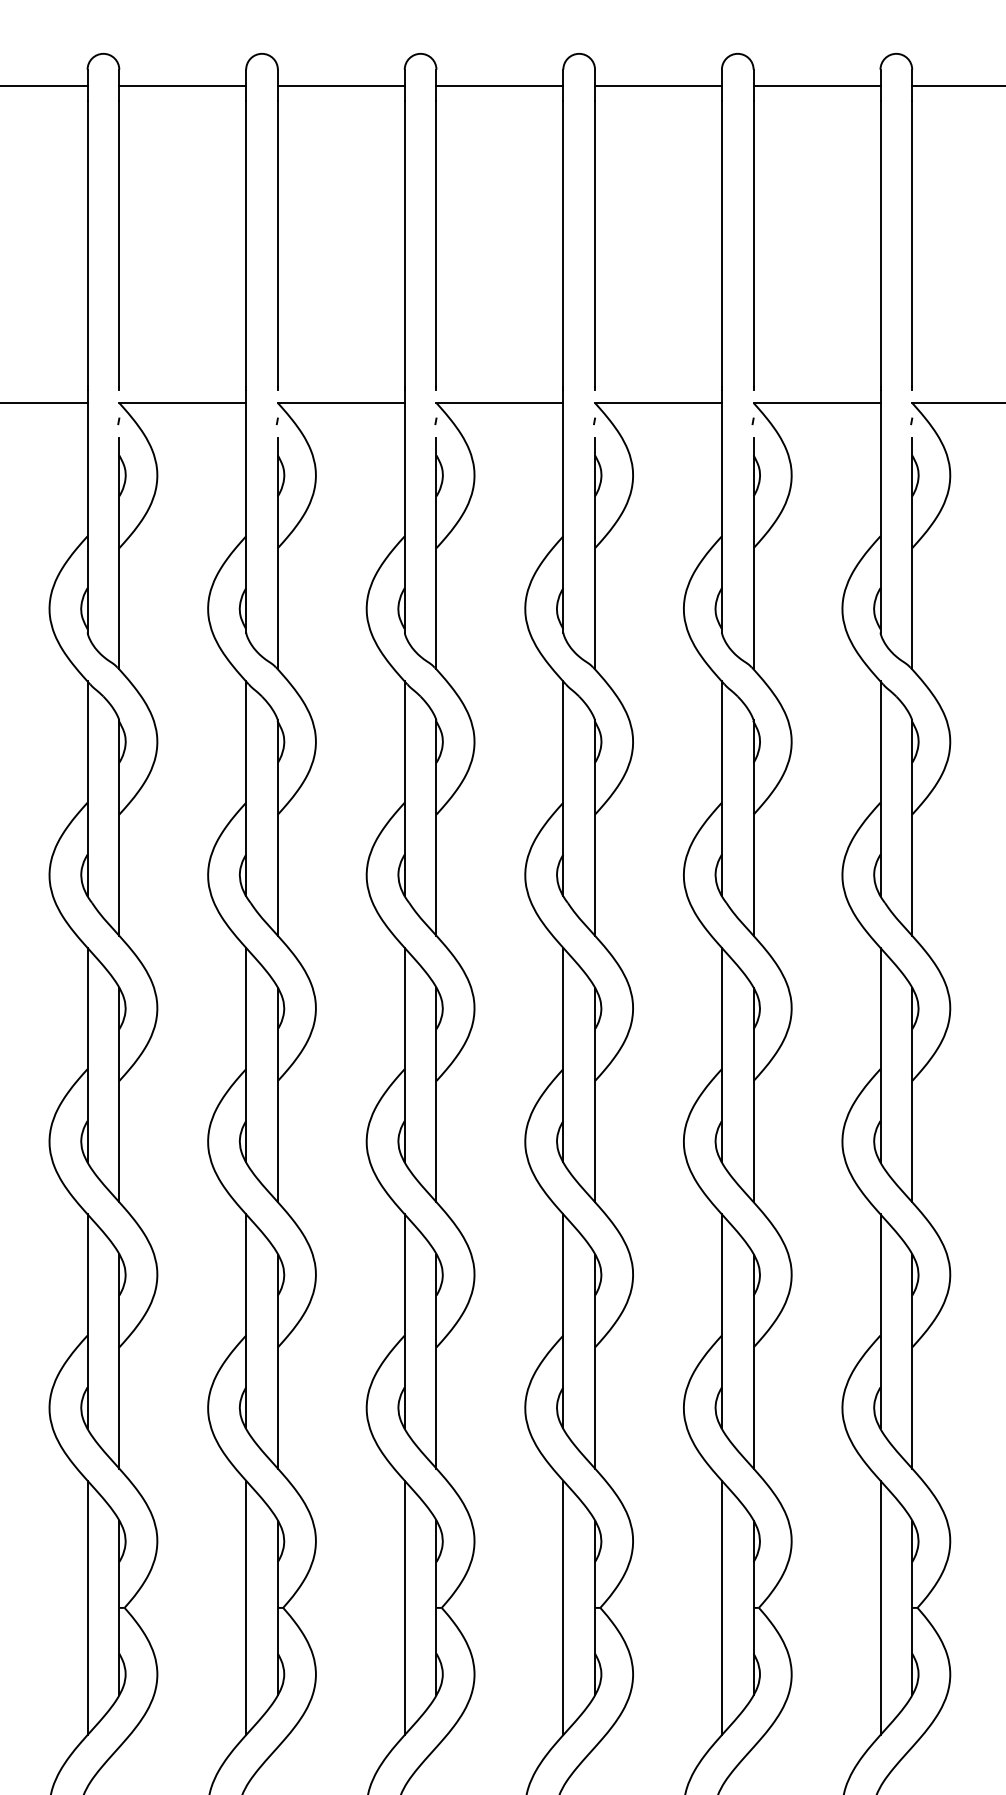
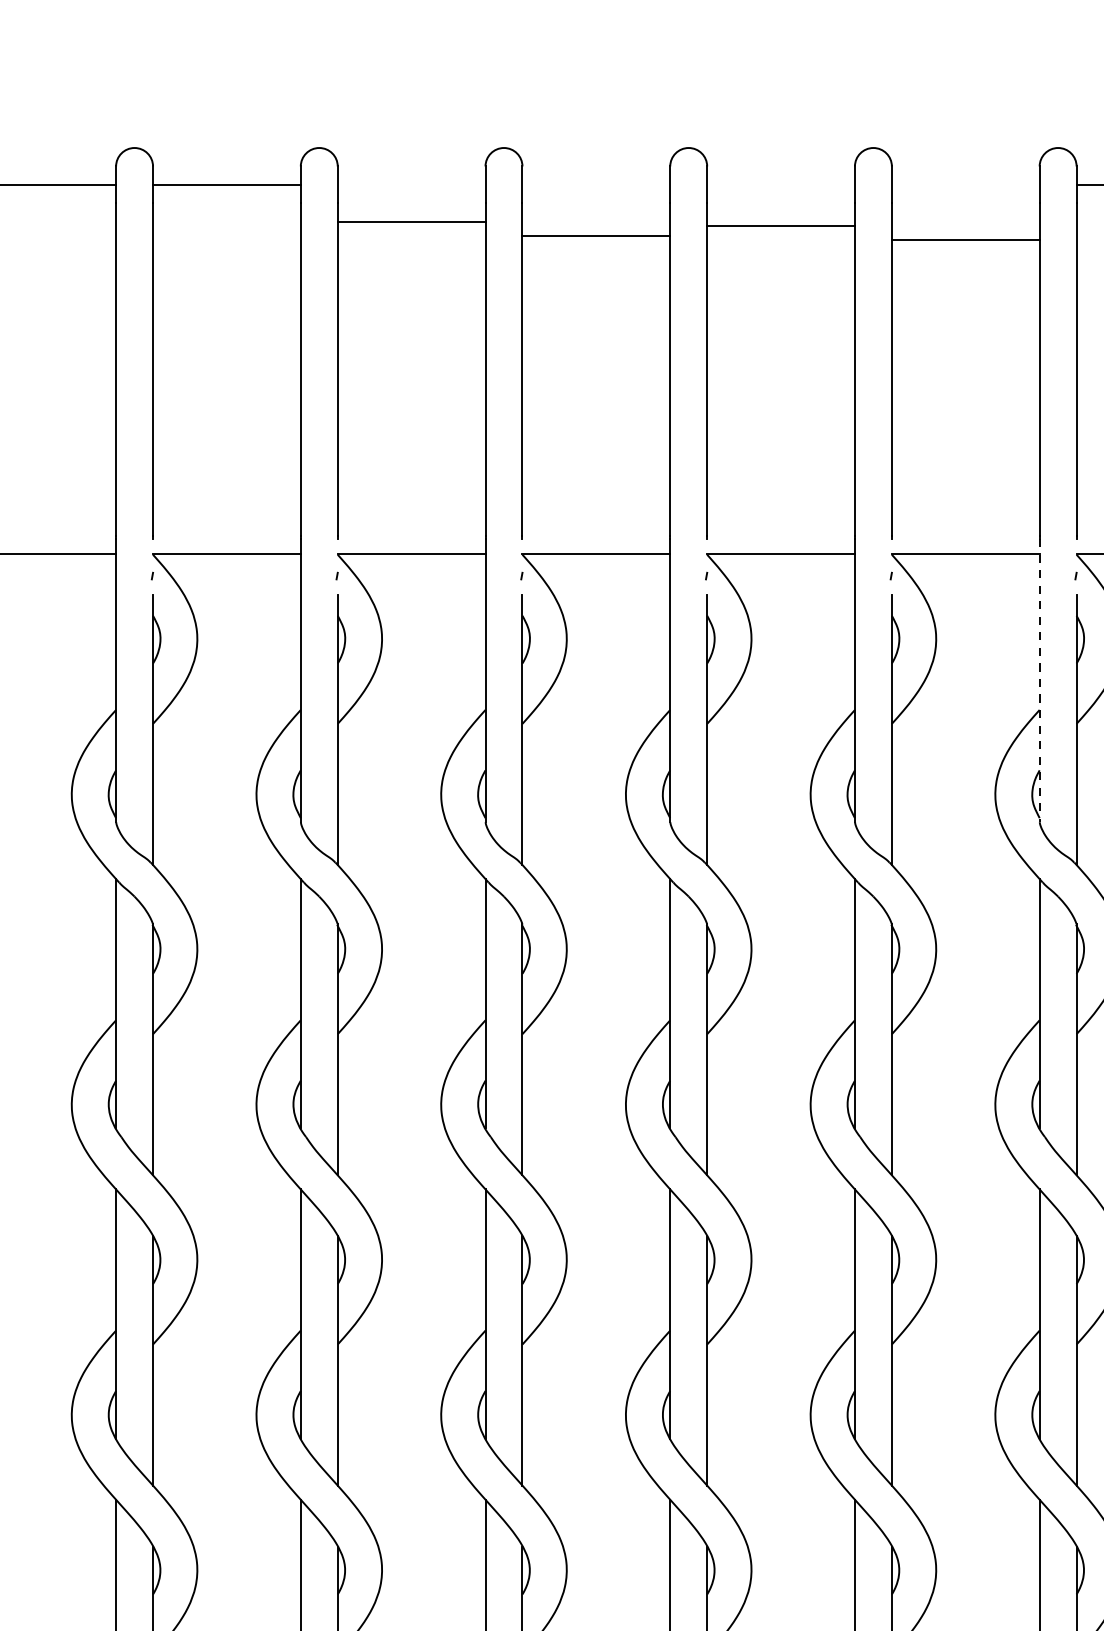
line: (340, 85) -> (410, 222), moved
line: (499, 85) -> (595, 236), moved
line: (658, 85) -> (781, 225), moved
line: (816, 85) -> (965, 239), moved
line: (880, 511) -> (1039, 681), solid -> dashed

